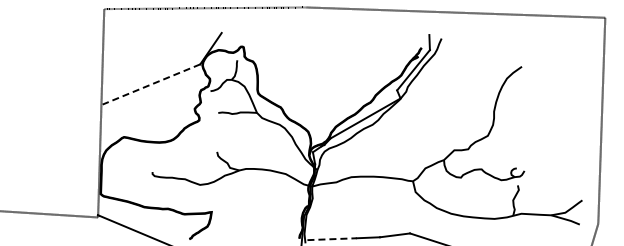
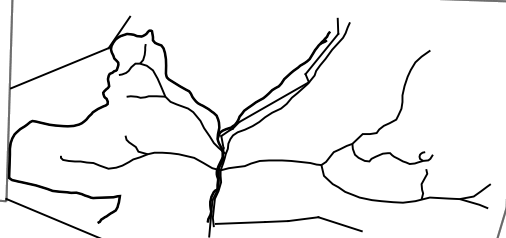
line: (151, 84) -> (59, 68), dashed -> solid
line: (332, 239) -> (240, 223), dashed -> solid

